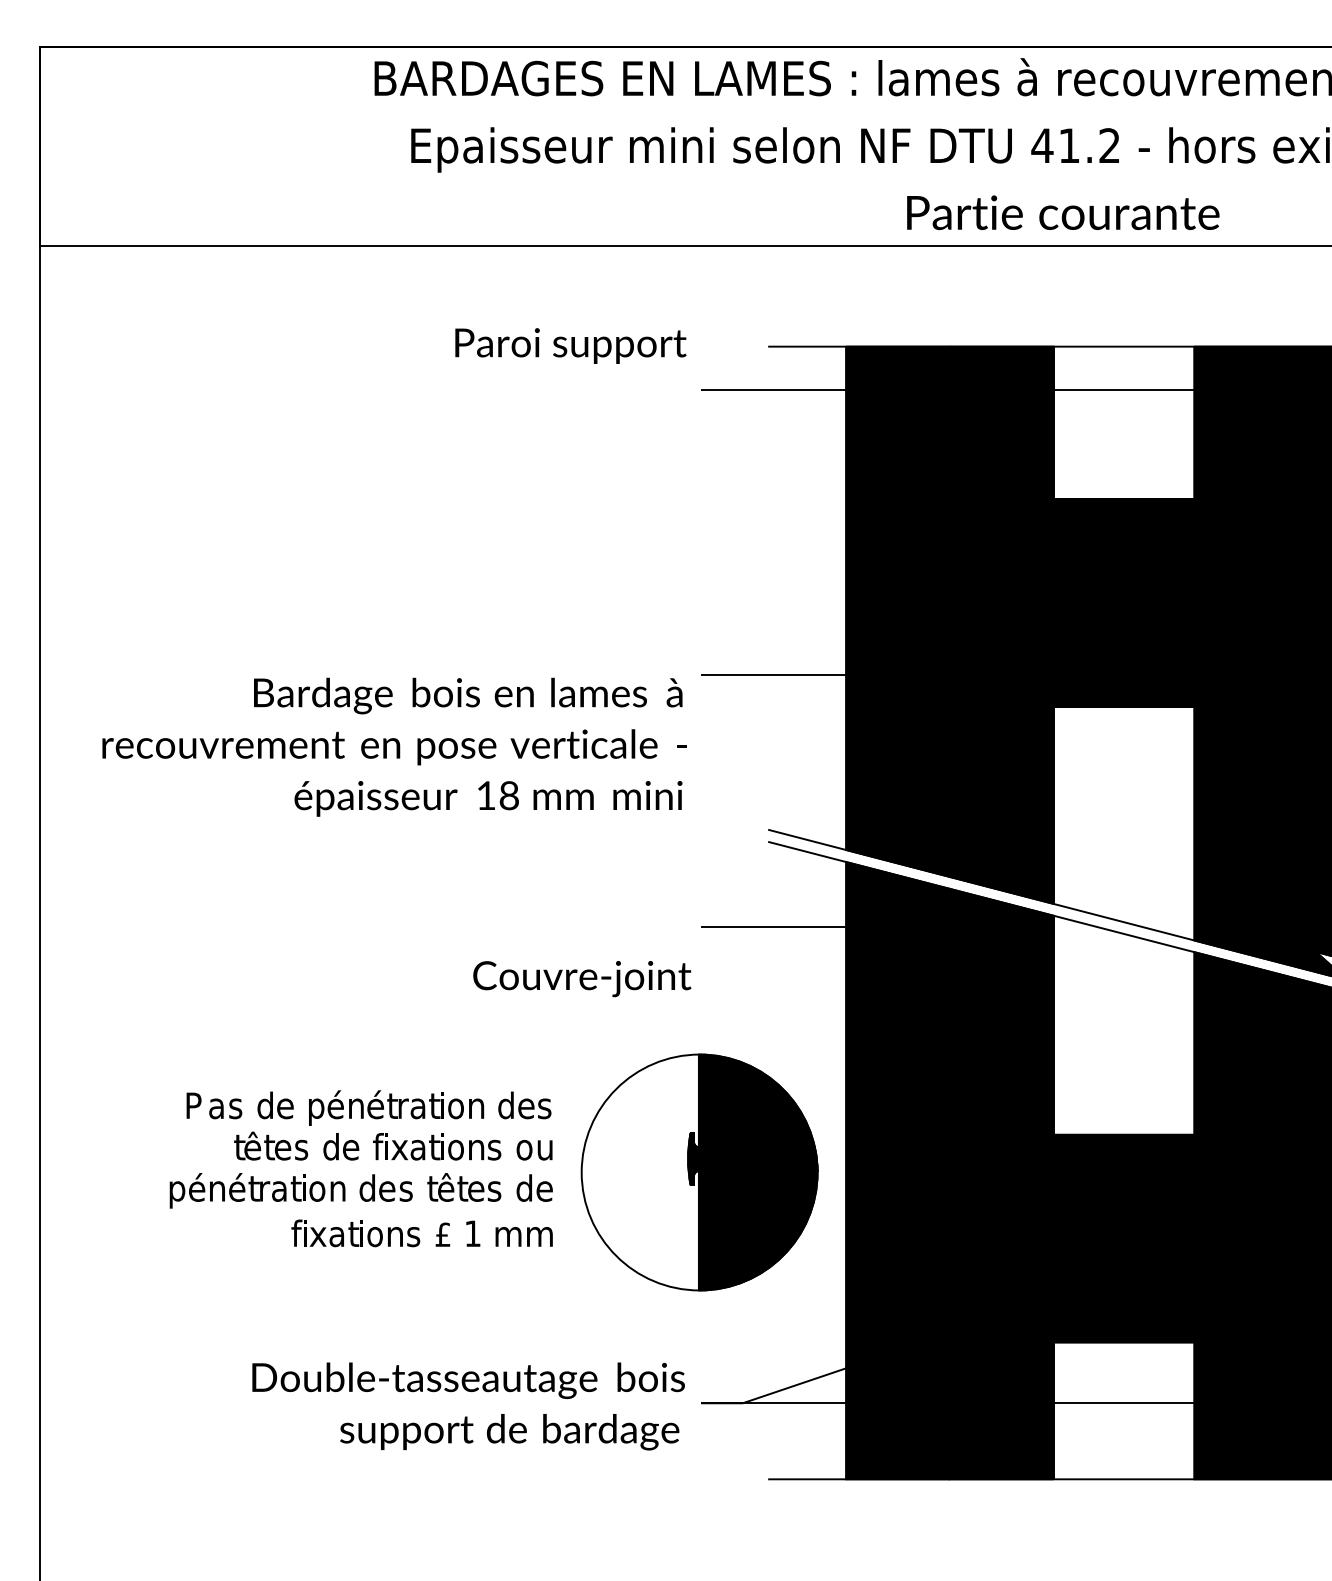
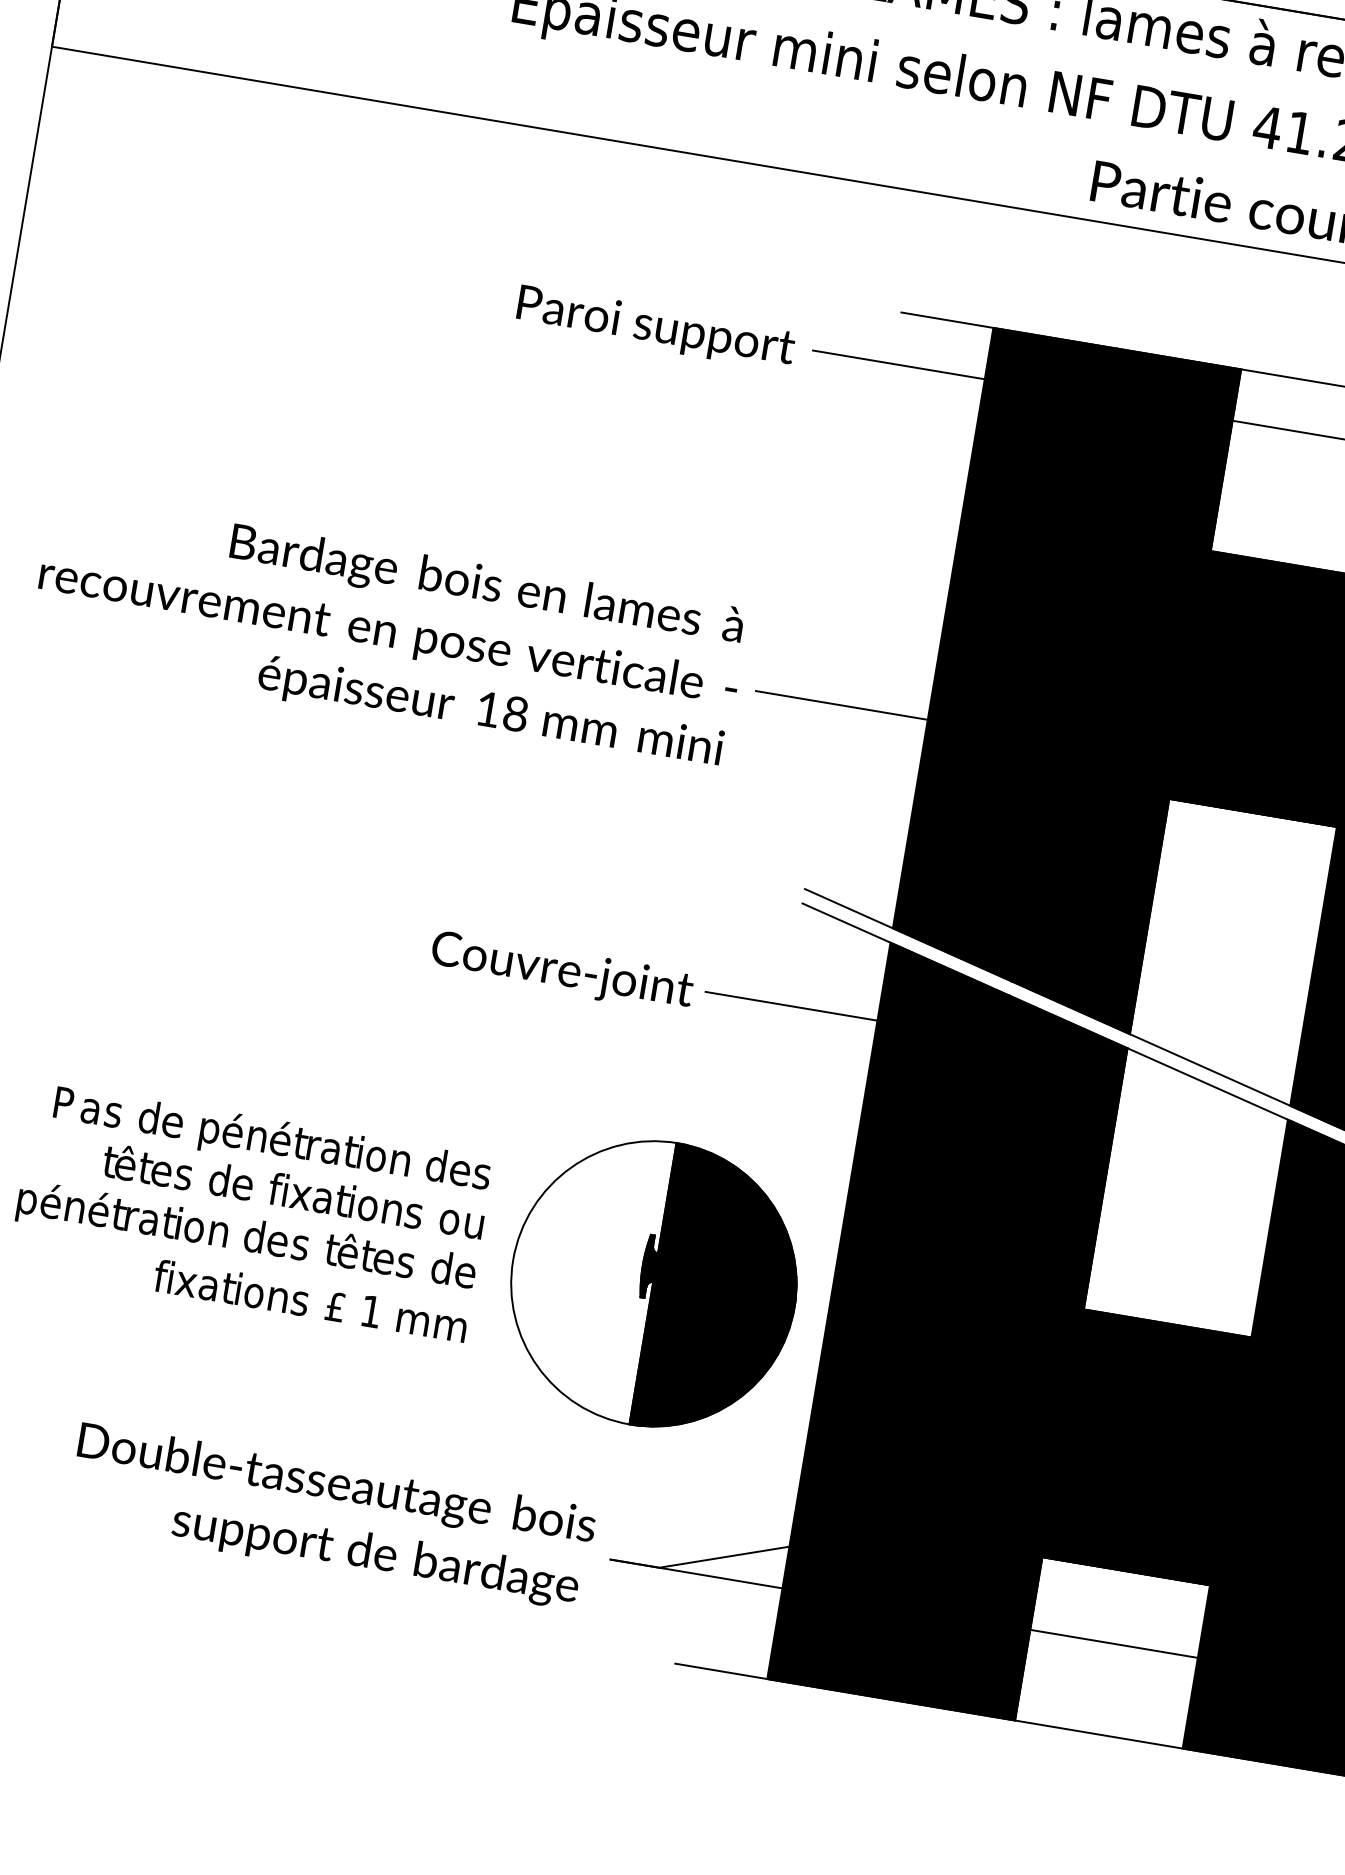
text: (570, 345) -> (655, 327), moved
text: (394, 746) -> (388, 632), moved
text: (582, 979) -> (562, 972), moved

